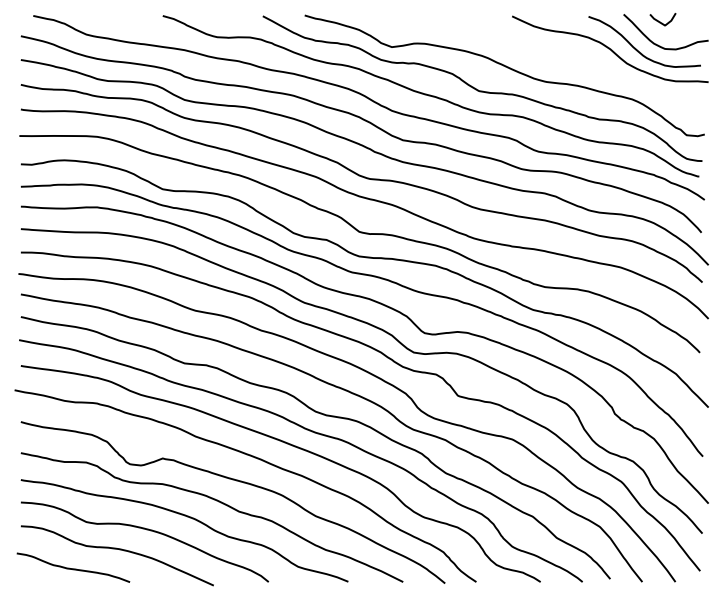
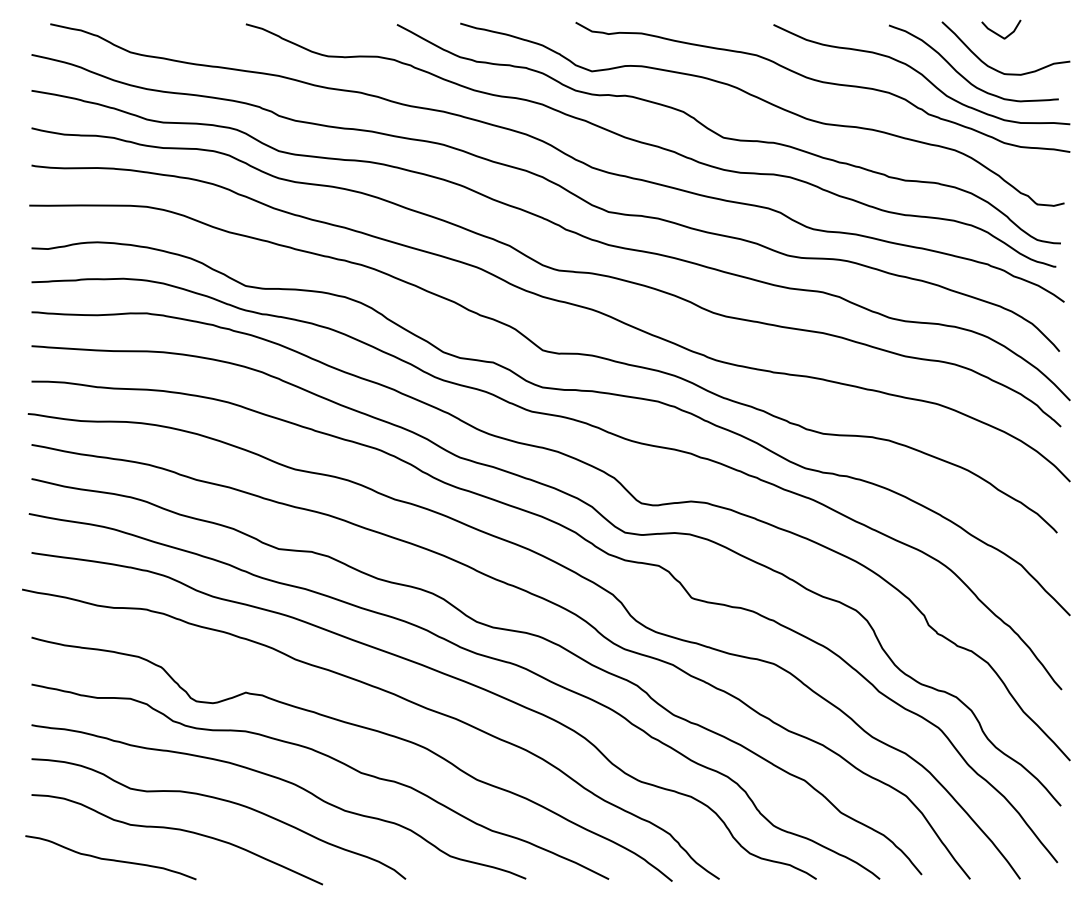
curve: (544, 55) -> (822, 83), added

